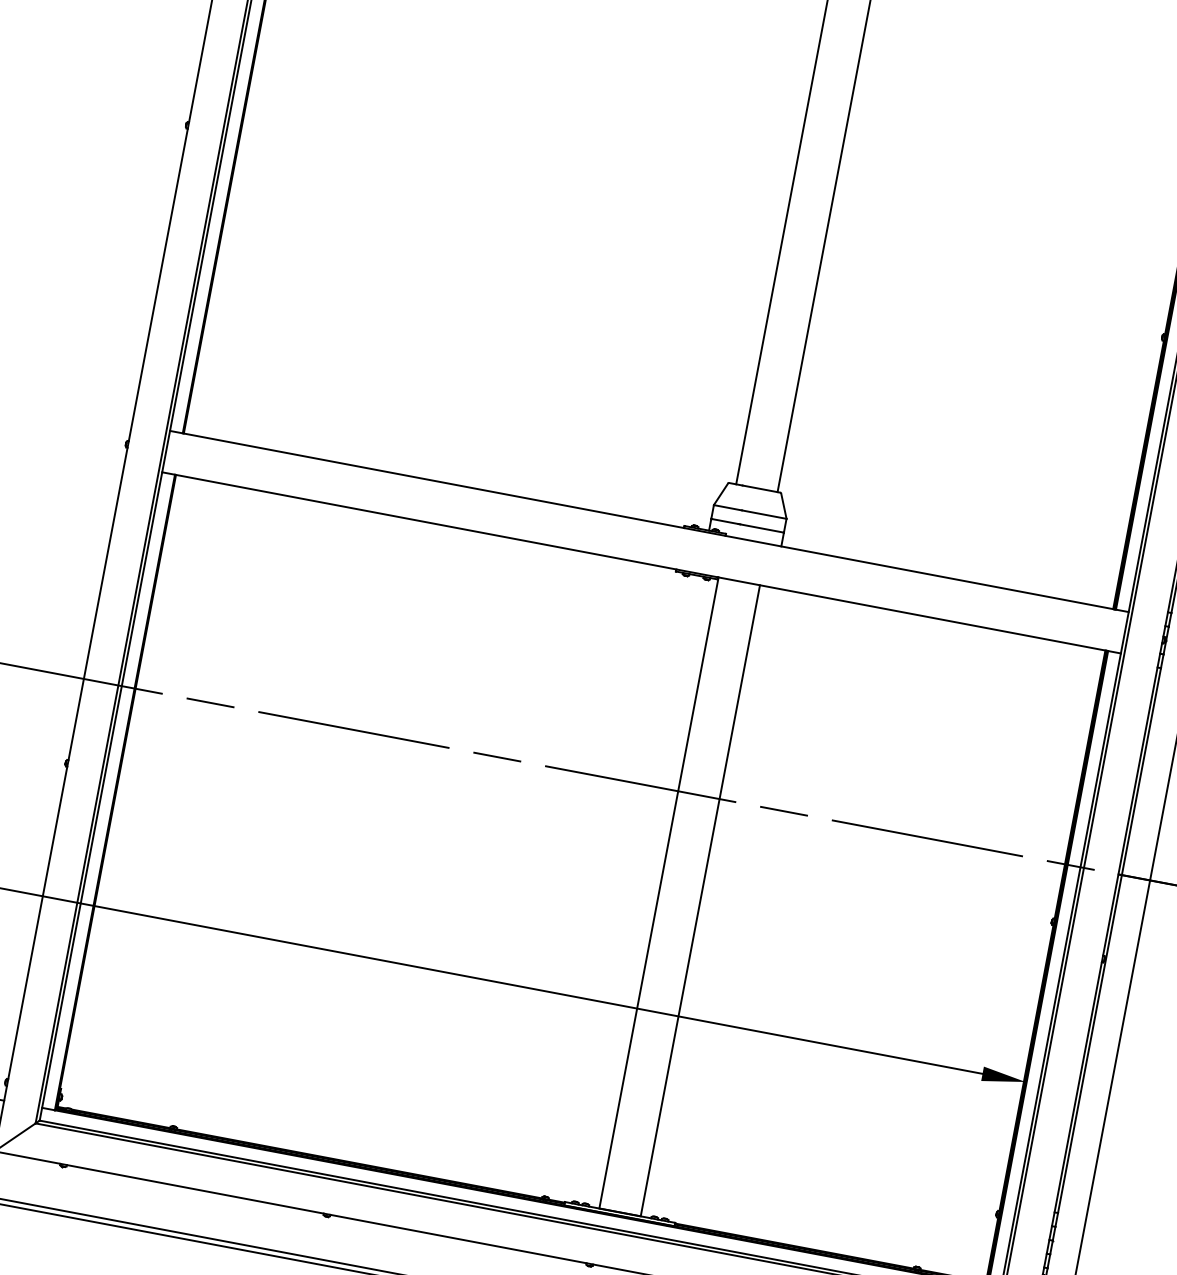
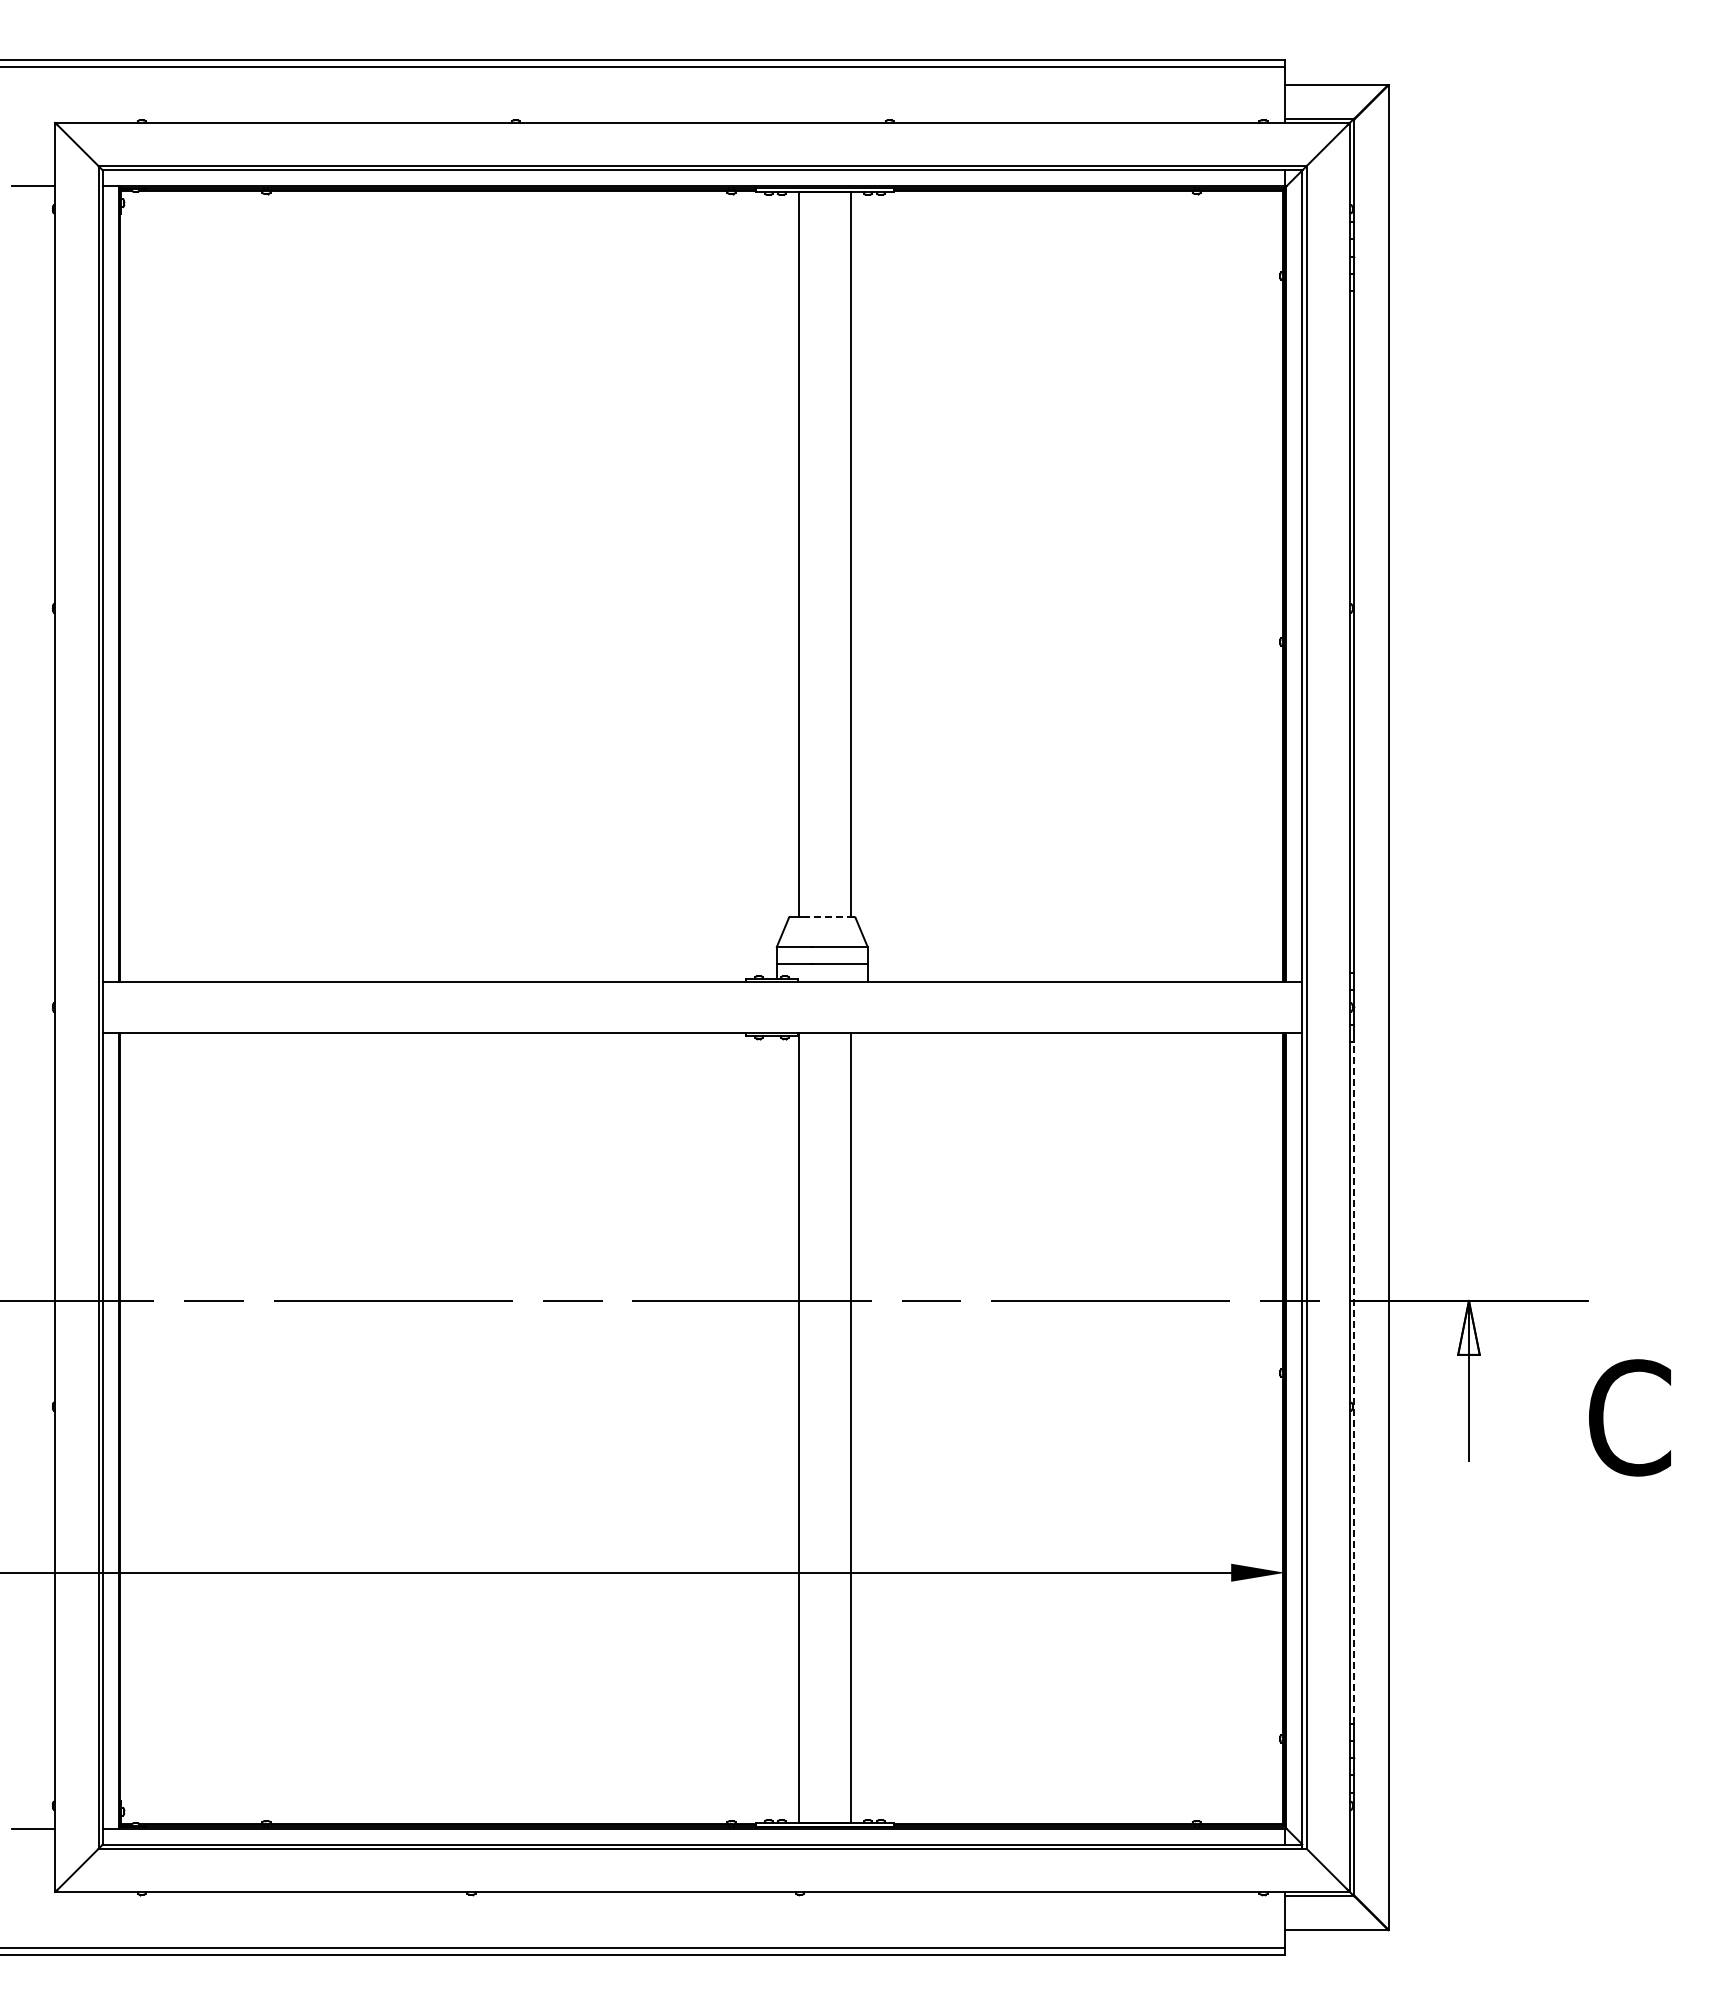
line: (761, 488) -> (830, 916), solid -> dashed
line: (1109, 940) -> (1354, 1382), solid -> dashed

